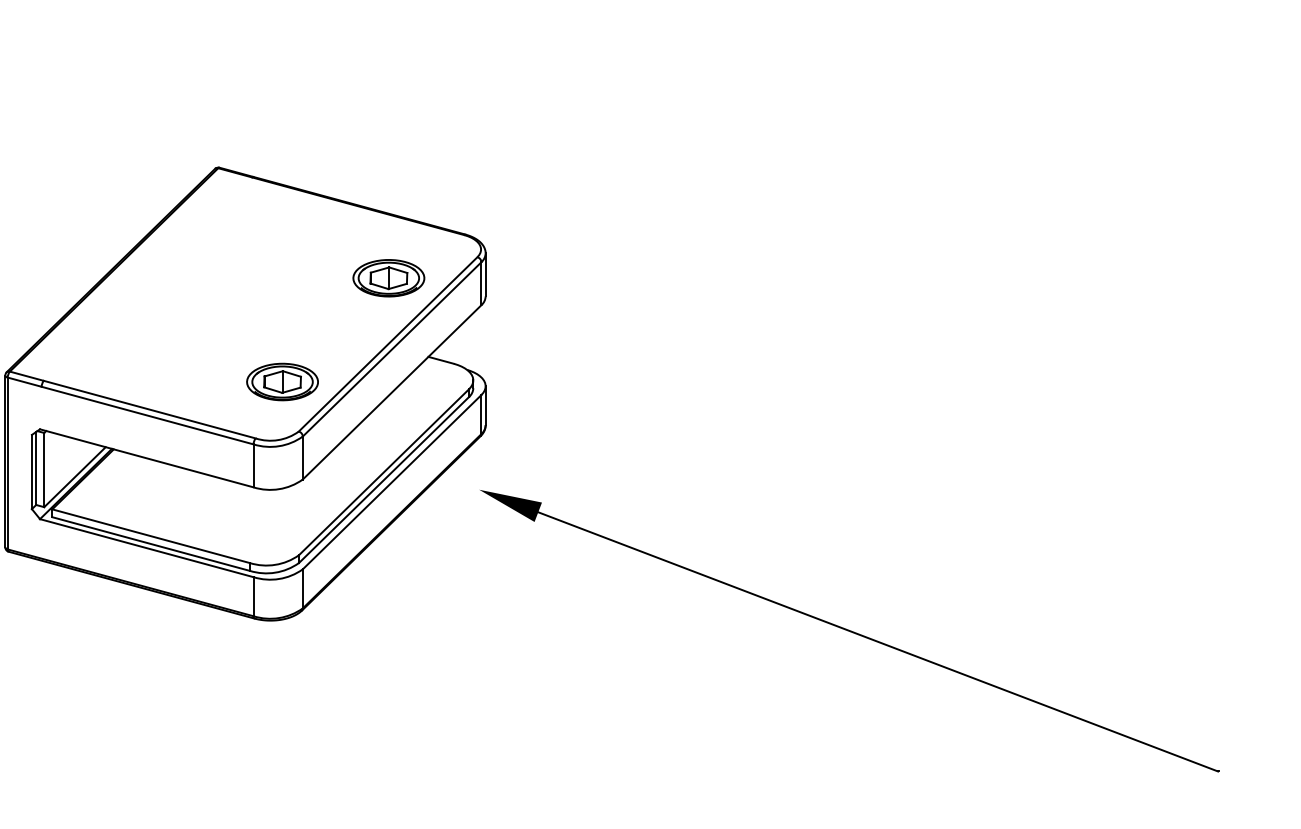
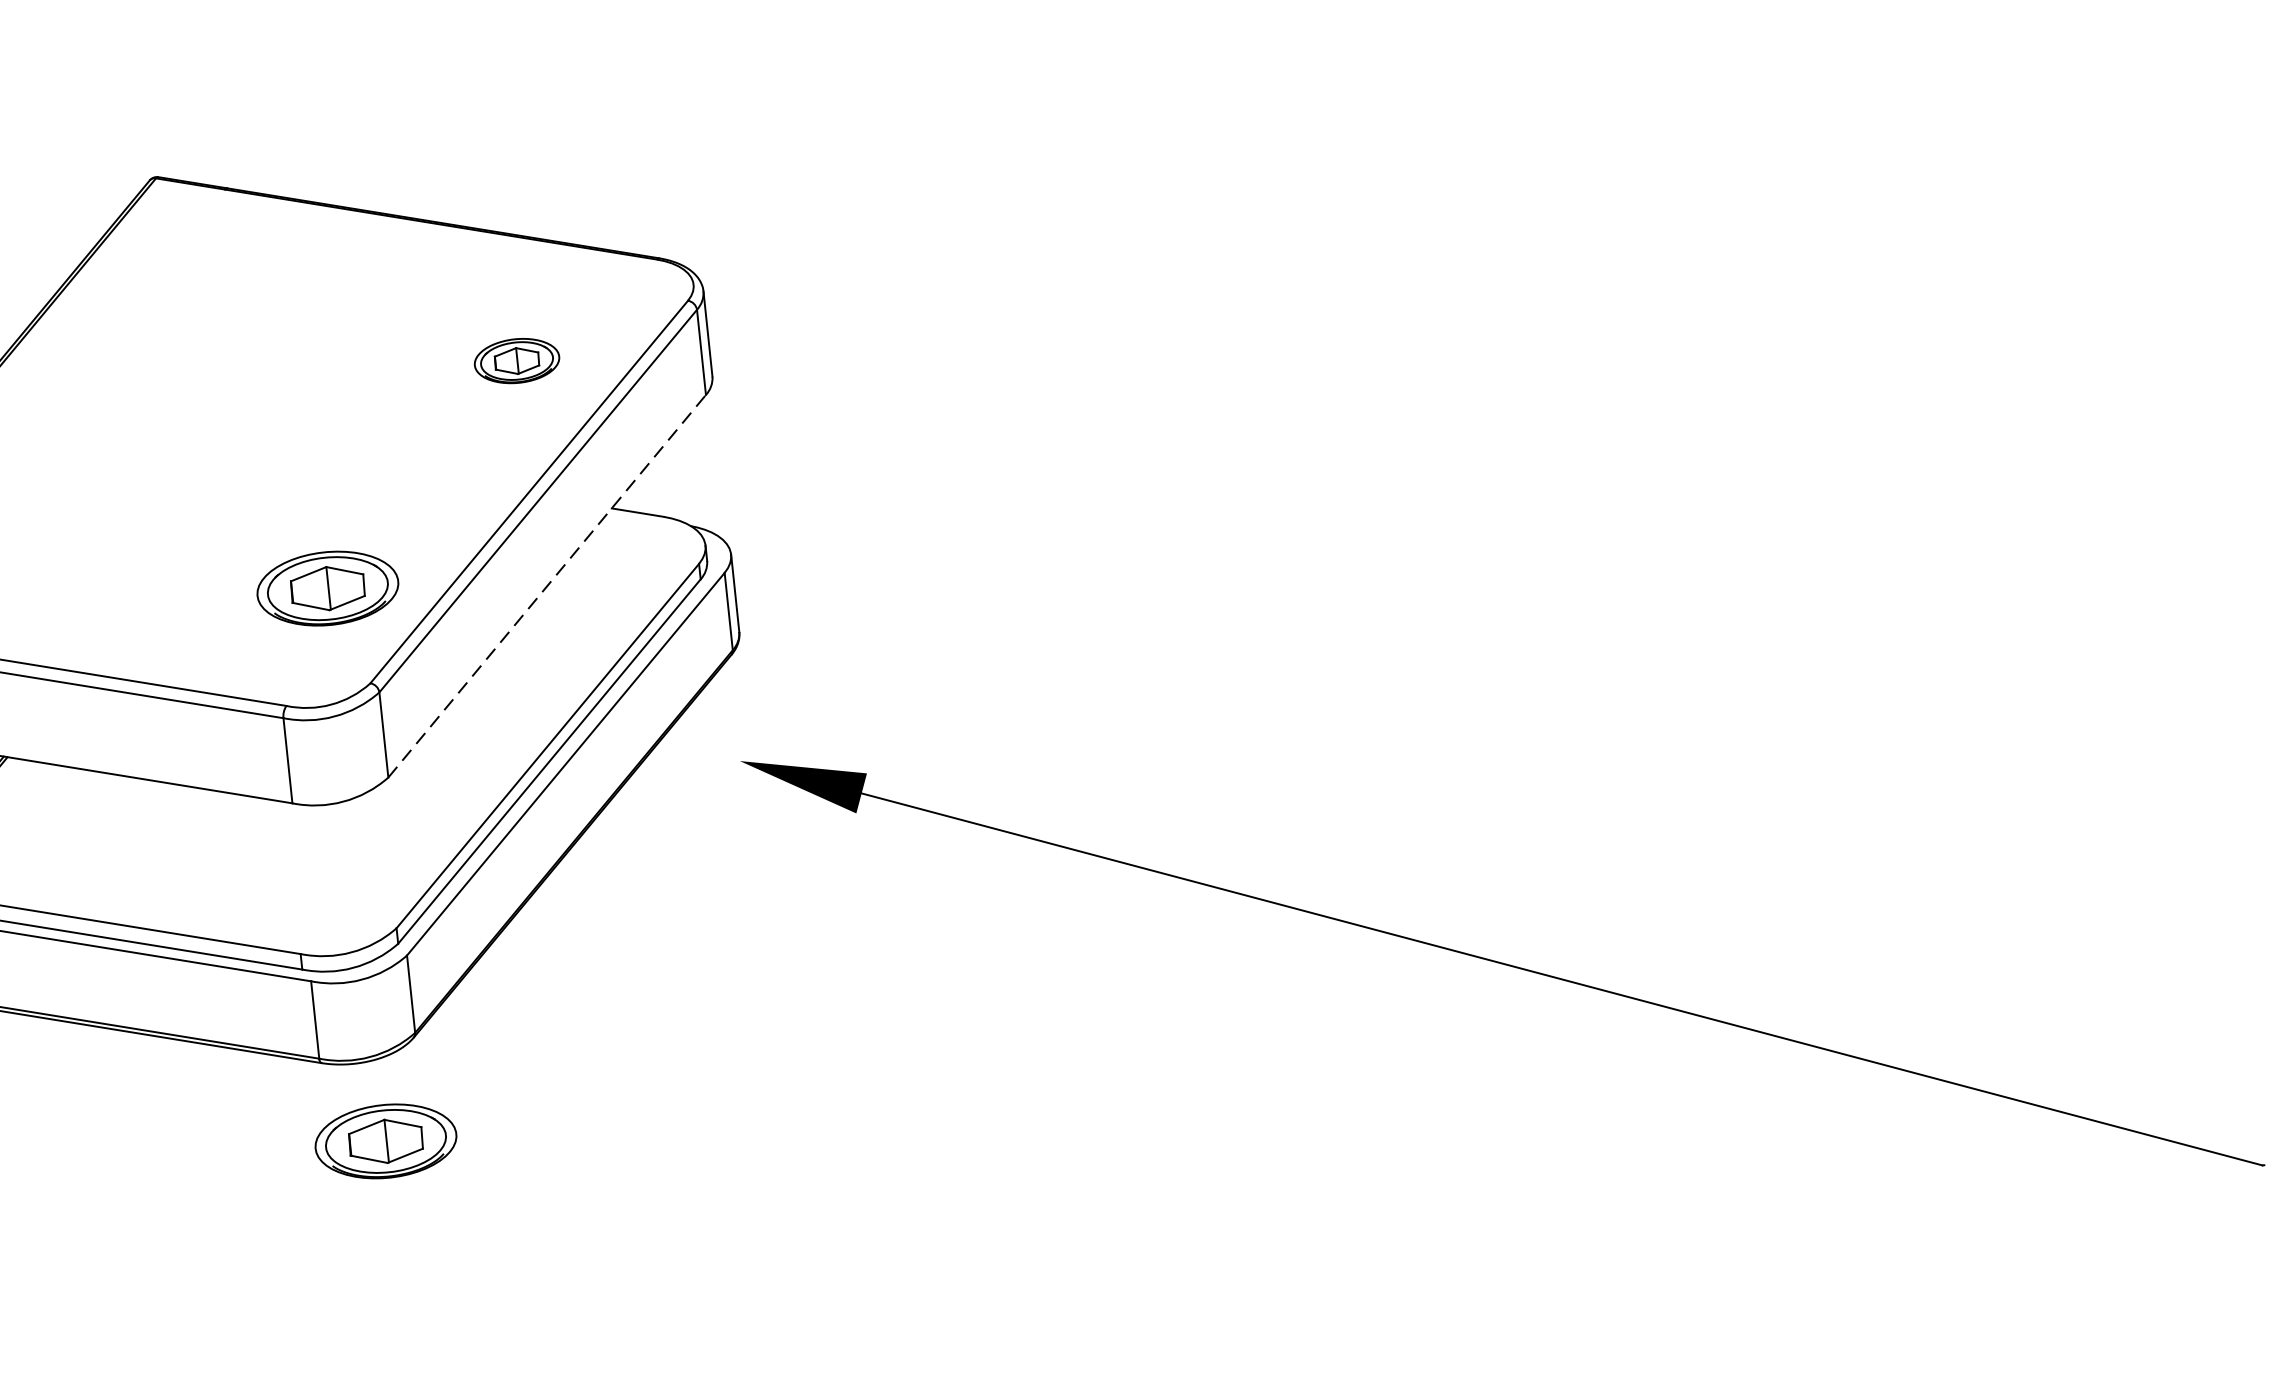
part: (388, 278) -> (516, 361), size x0.6
line: (392, 392) -> (547, 586), solid -> dashed
part: (282, 660) -> (385, 1140), added

